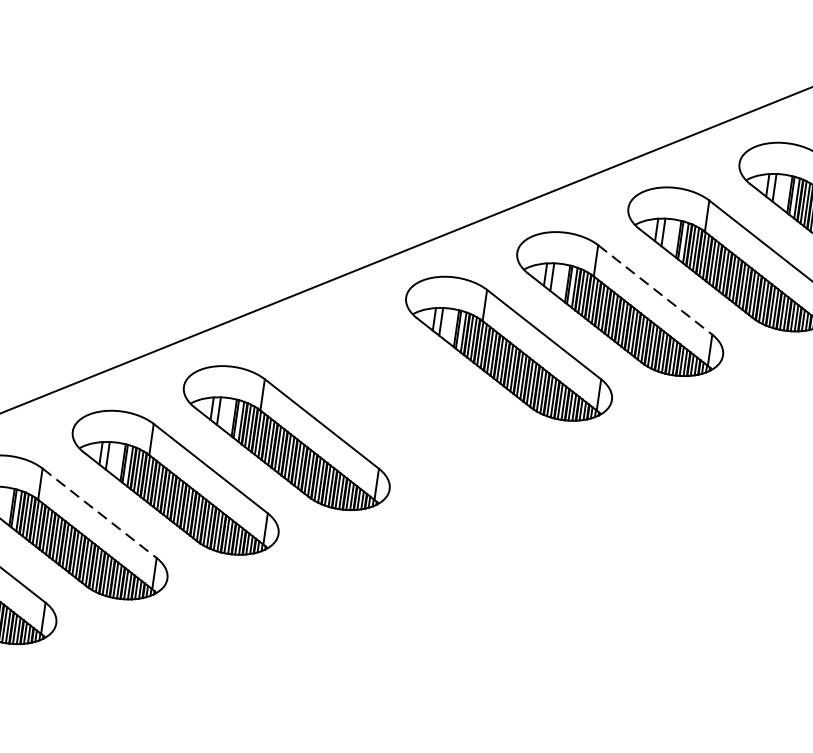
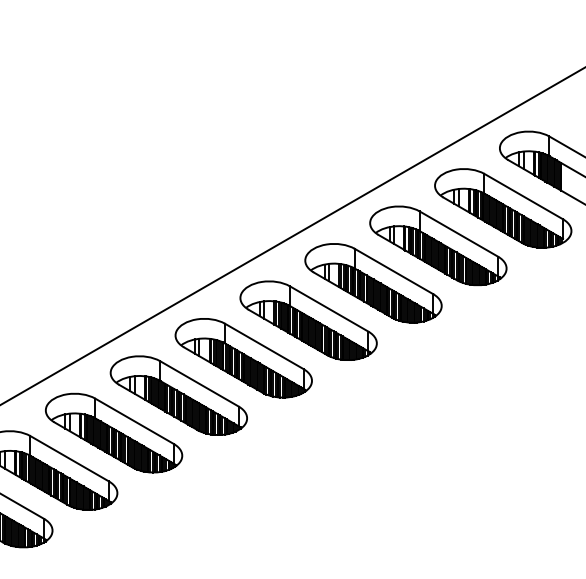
line: (656, 290) -> (459, 234), dashed -> solid
part: (397, 392) -> (308, 320), added
line: (99, 513) -> (134, 421), dashed -> solid

